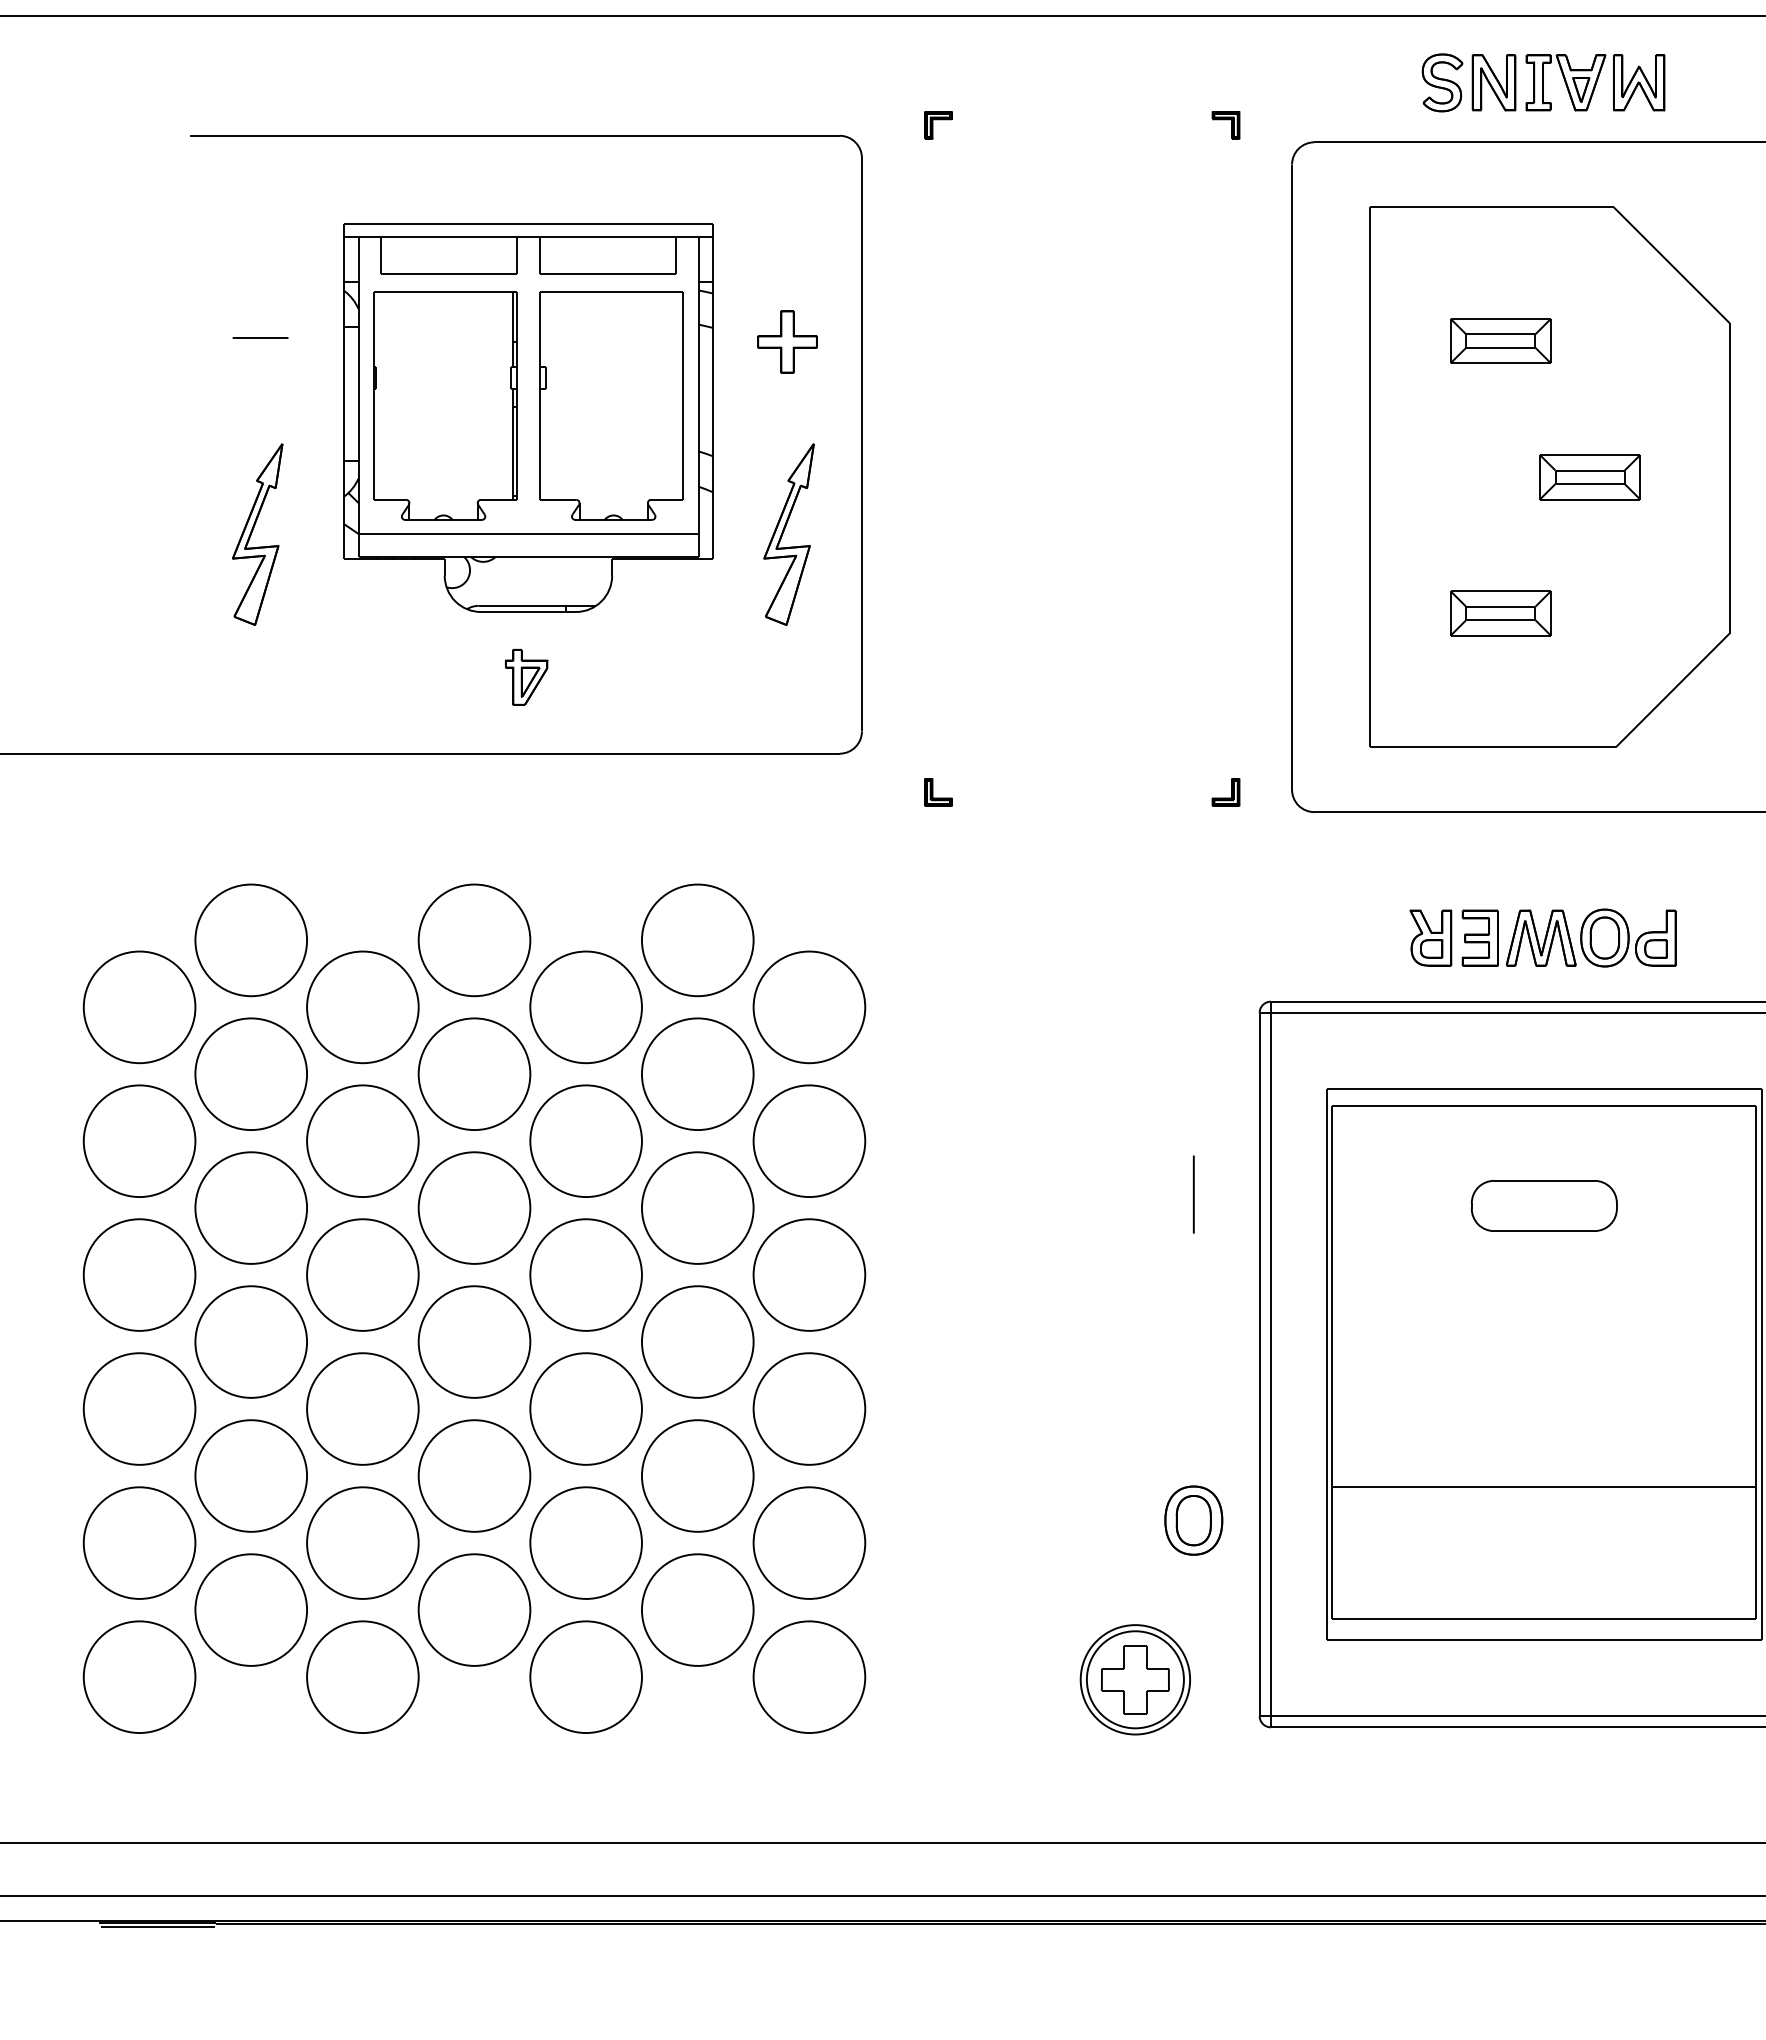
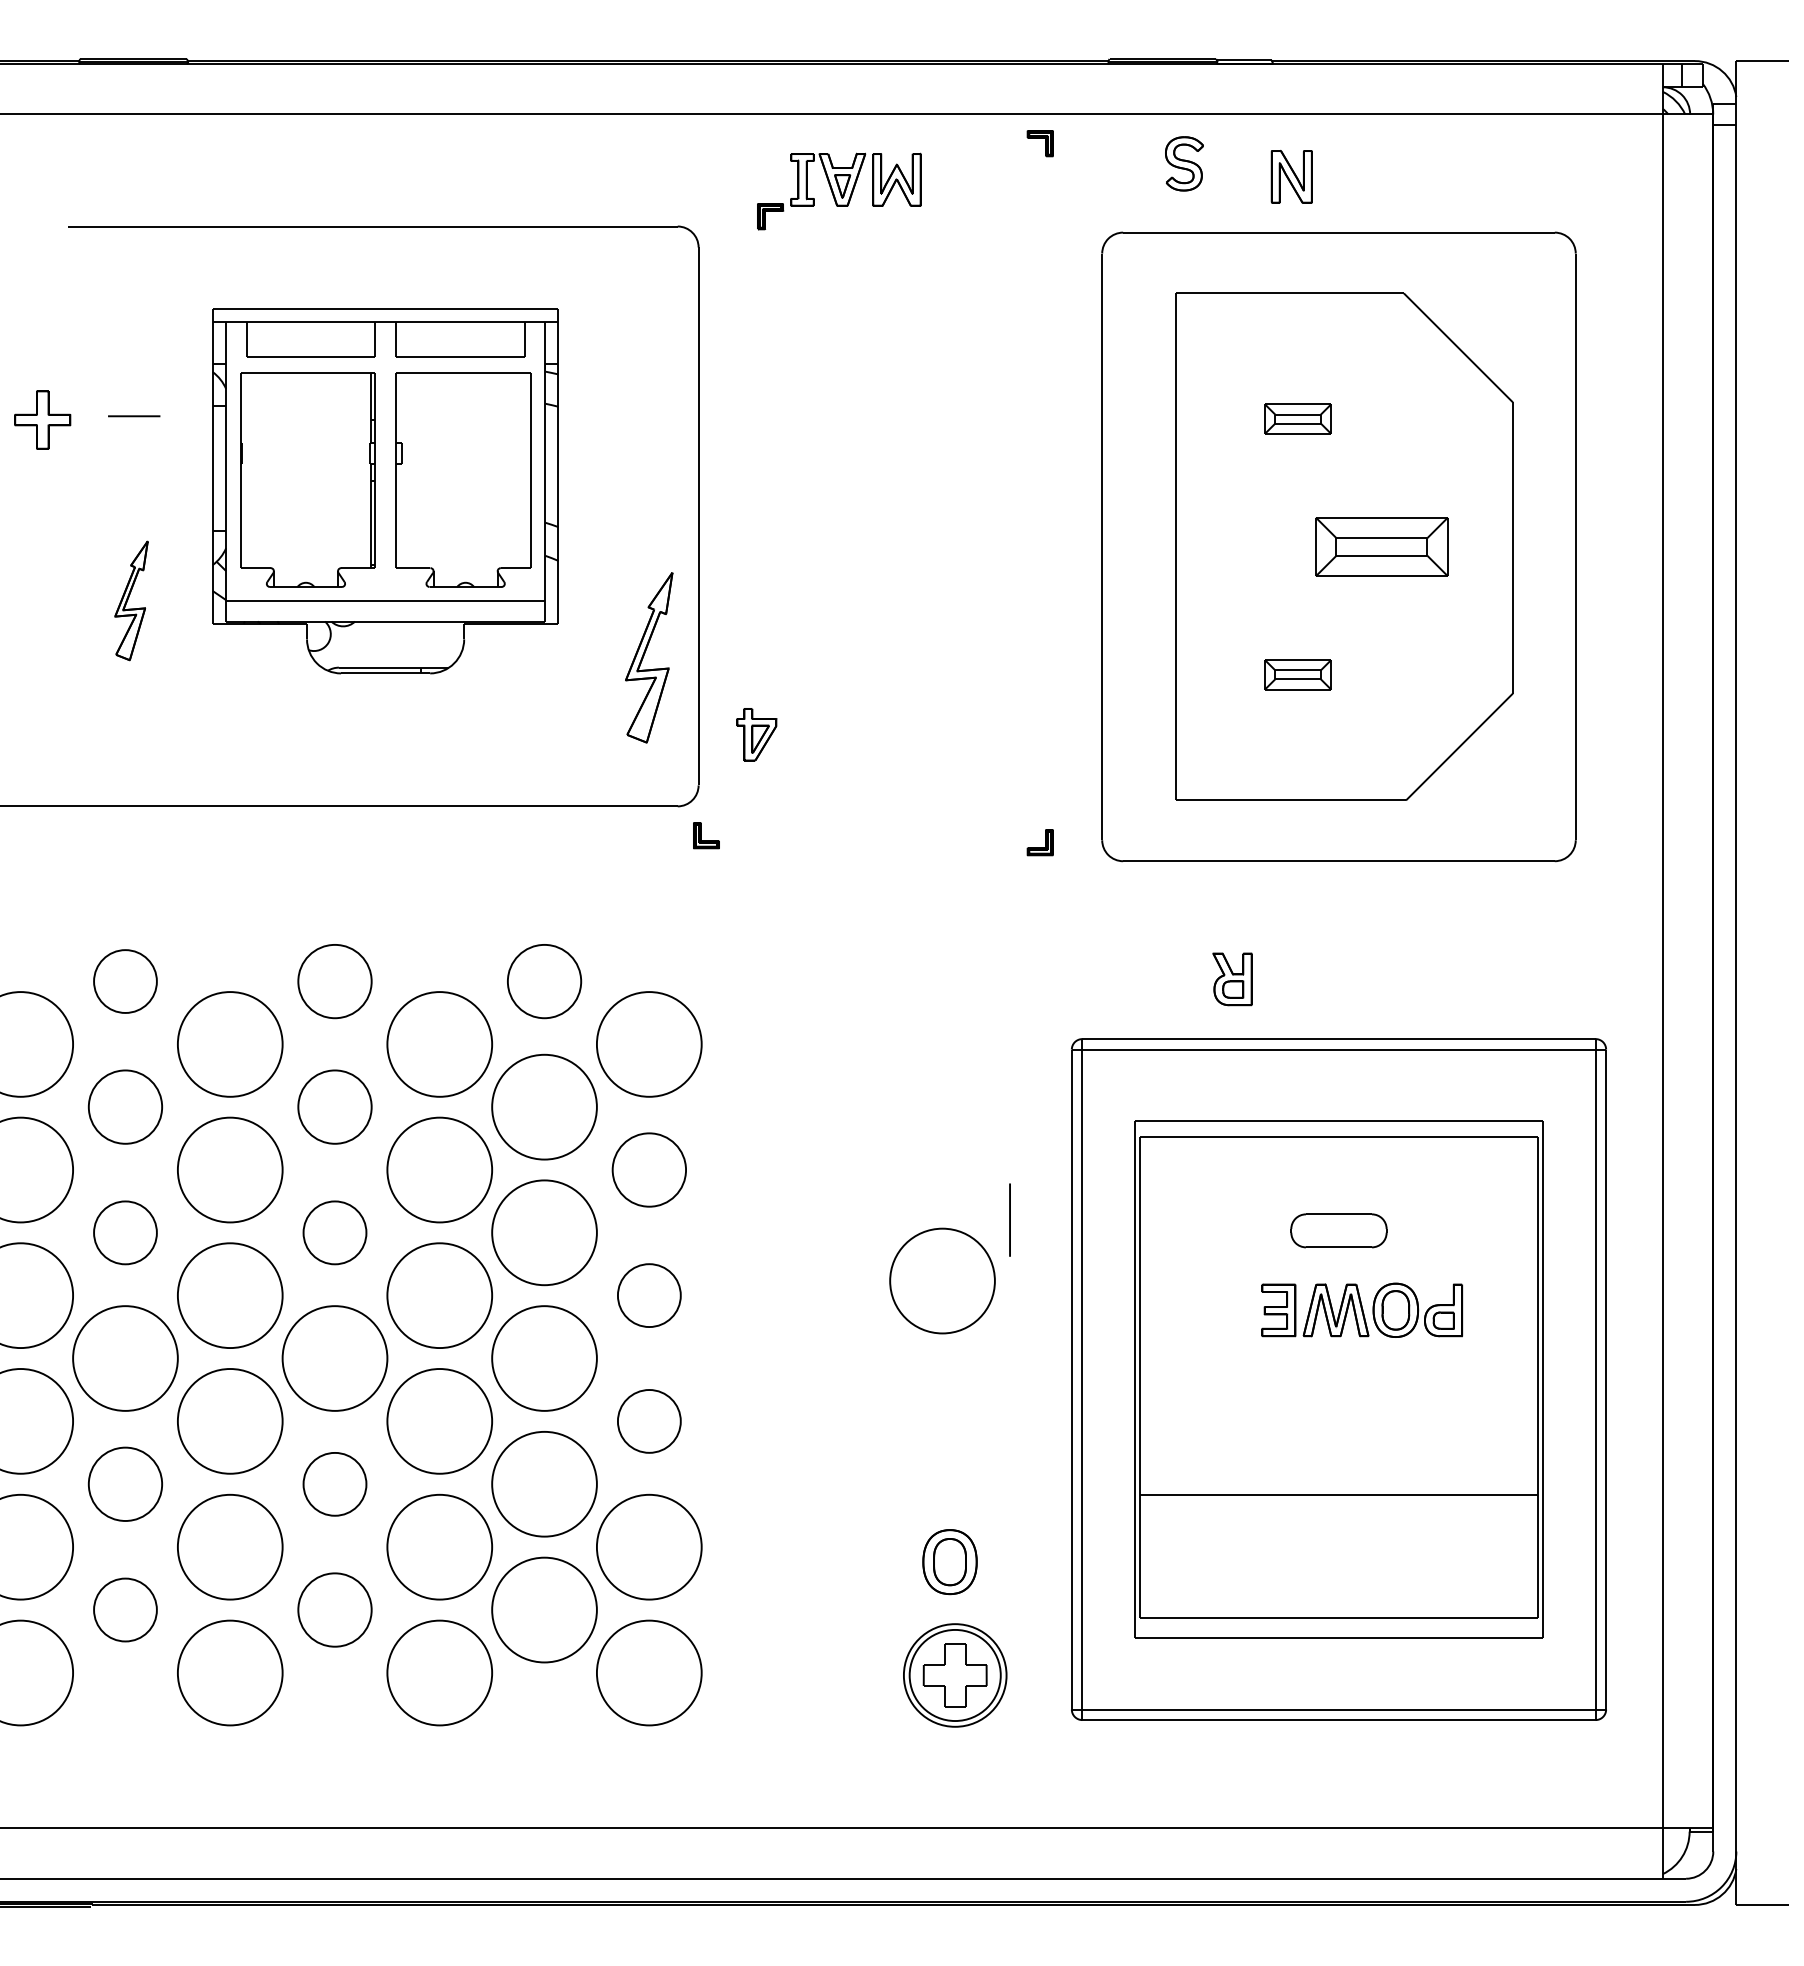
part: (1442, 82) -> (1184, 163), moved
part: (1594, 82) -> (855, 179), moved
part: (1225, 125) -> (1039, 143), moved
part: (1500, 340) -> (1297, 418), size x0.7
part: (787, 341) -> (42, 419), moved
part: (1589, 476) -> (1381, 546), size x1.4
part: (257, 534) -> (131, 600), size x0.7
part: (789, 534) -> (649, 657), moved
part: (1500, 613) -> (1297, 674), size x0.7
part: (526, 677) -> (756, 734), moved
part: (938, 792) -> (706, 835), moved
part: (1568, 937) -> (1361, 1309), moved
part: (251, 940) -> (125, 981), size x0.6
part: (473, 940) -> (334, 981), size x0.7
part: (697, 940) -> (544, 981), size x0.7
part: (251, 1073) -> (125, 1106), size x0.7
part: (473, 1073) -> (334, 1106), size x0.7
part: (809, 1140) -> (649, 1169), size x0.7
part: (1543, 1205) -> (1338, 1230), size x0.7
part: (251, 1207) -> (125, 1232), size x0.6
part: (473, 1207) -> (334, 1232), size x0.6
part: (1121, 1258) -> (942, 1280), added
part: (809, 1274) -> (649, 1295), size x0.6
part: (809, 1409) -> (649, 1421), size x0.6
part: (251, 1476) -> (125, 1484), size x0.7
part: (473, 1476) -> (334, 1484), size x0.6
part: (1193, 1521) -> (949, 1562), moved
part: (251, 1609) -> (125, 1609), size x0.6
part: (473, 1609) -> (334, 1609), size x0.7

